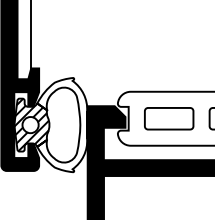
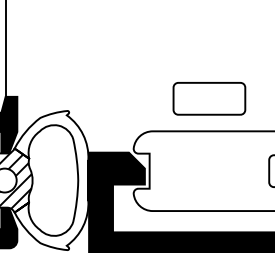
part: (169, 118) -> (209, 98), moved

